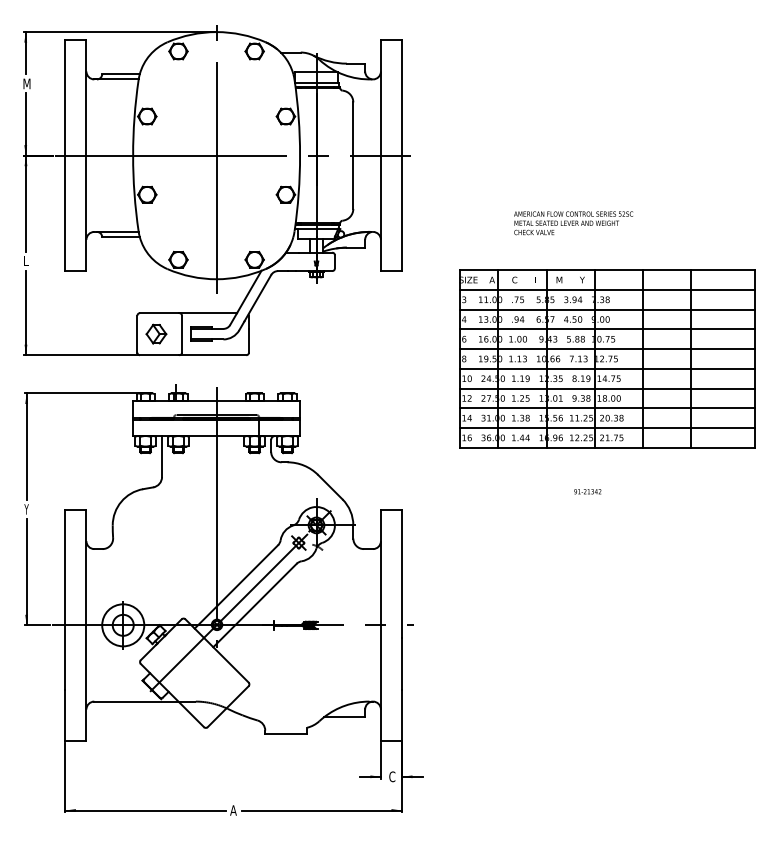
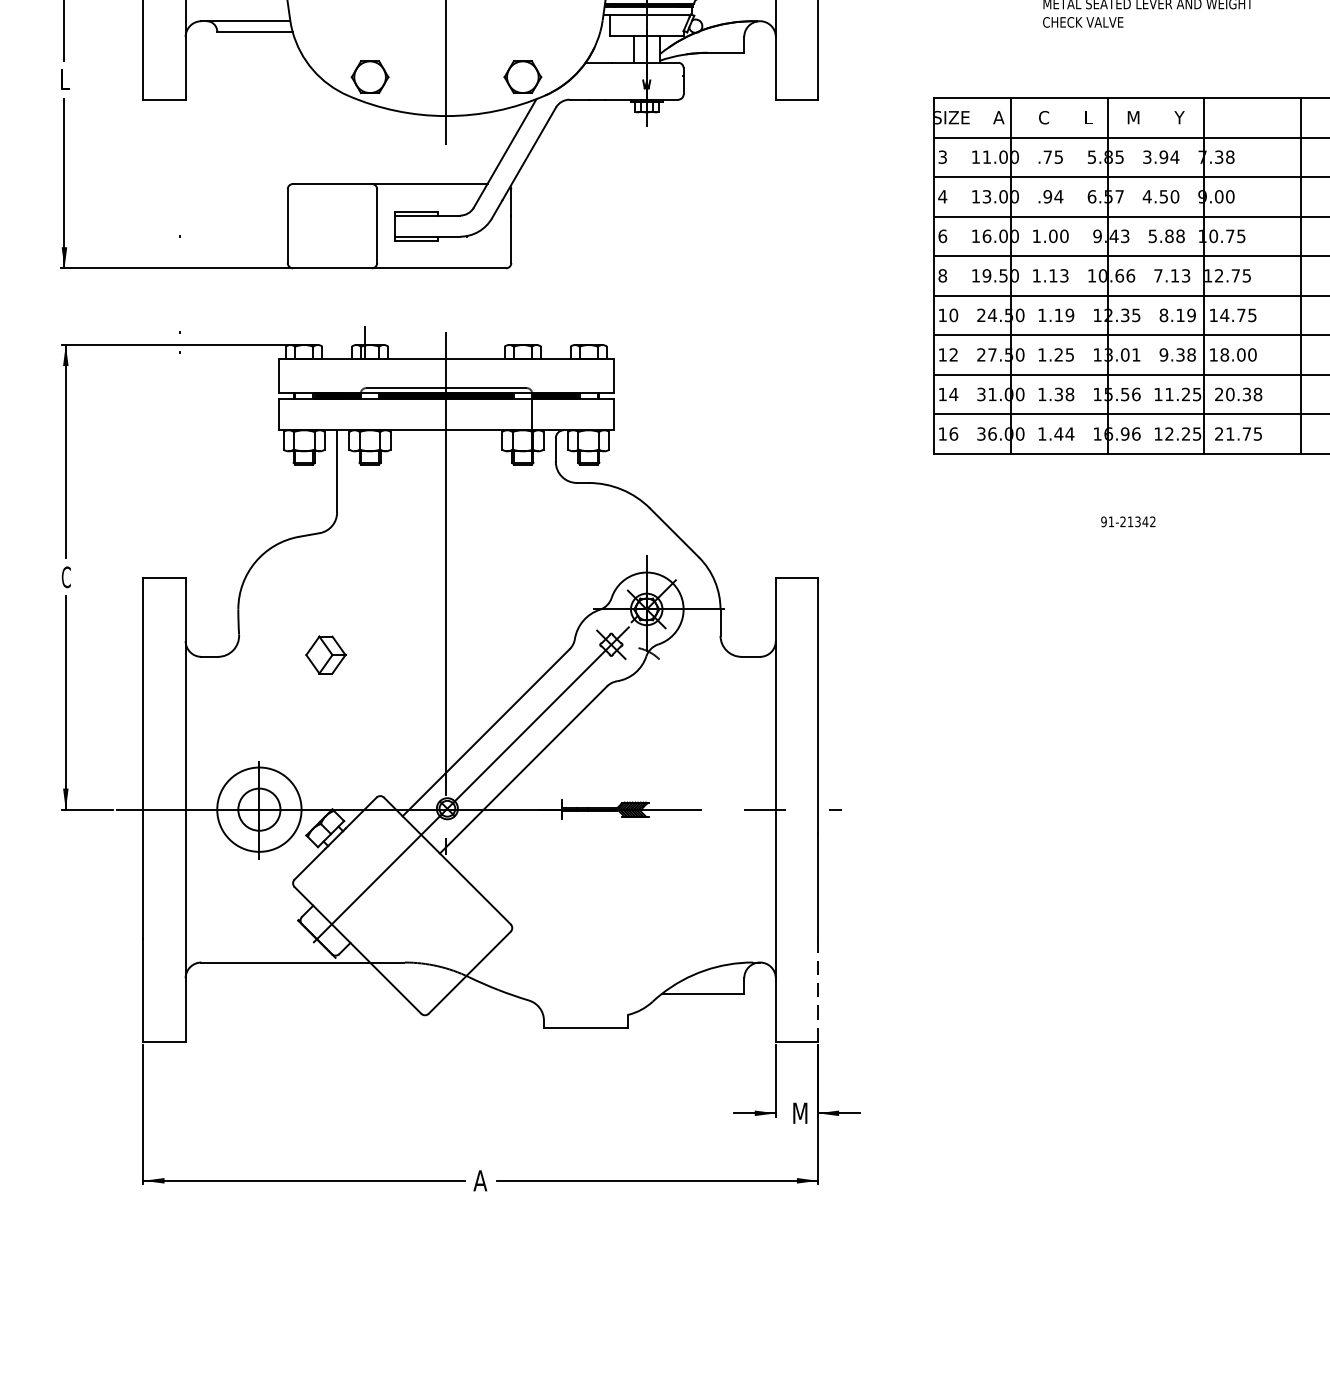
part: (156, 333) -> (326, 653), moved
text: (587, 491) -> (1127, 521), moved
text: (26, 509) -> (65, 577), Y -> C
line: (401, 715) -> (817, 990), solid -> dashed
text: (392, 776) -> (799, 1112), C -> M

